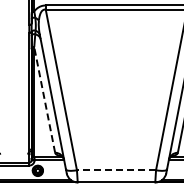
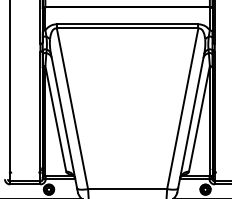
line: (44, 99) -> (55, 118), dashed -> solid
line: (116, 170) -> (127, 189), dashed -> solid

